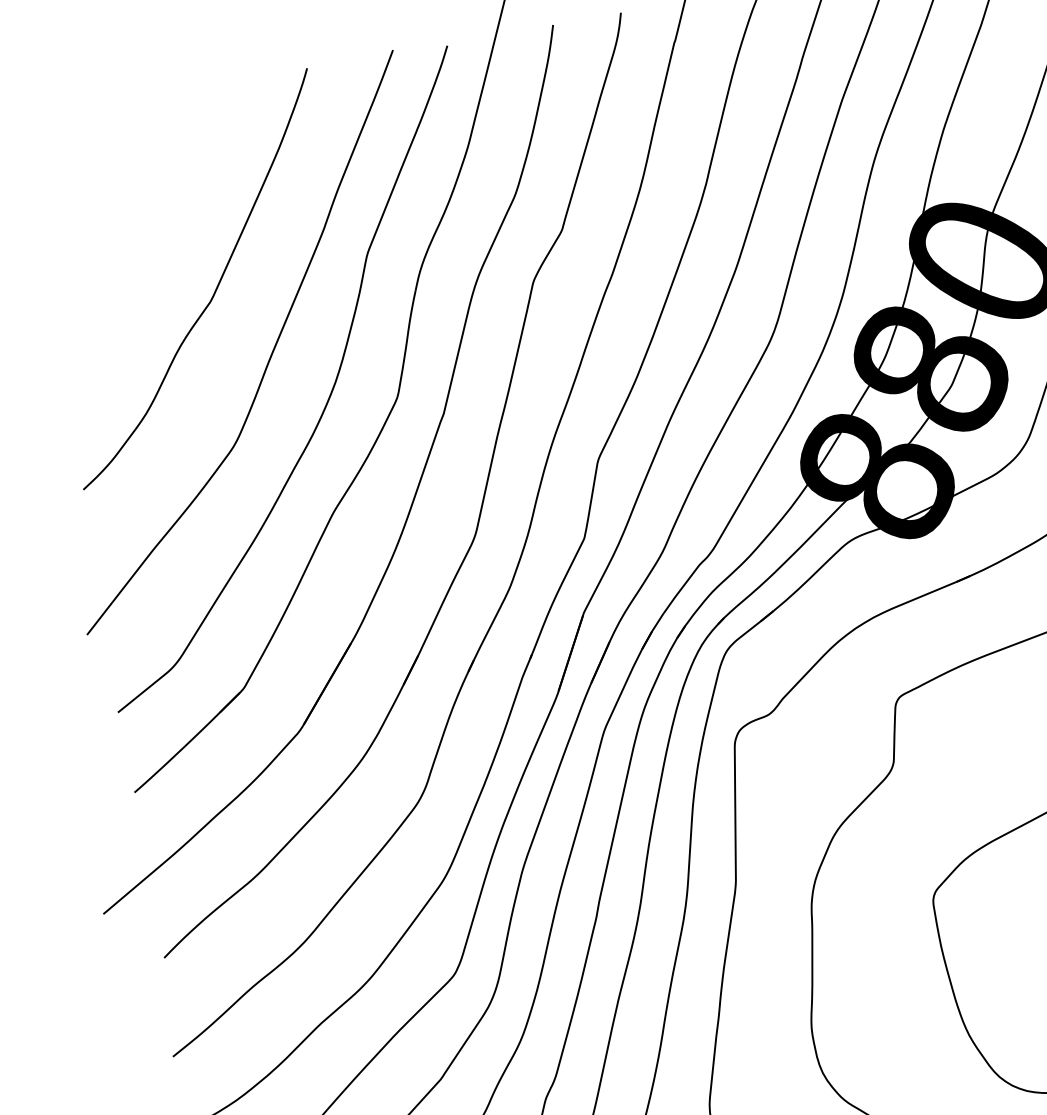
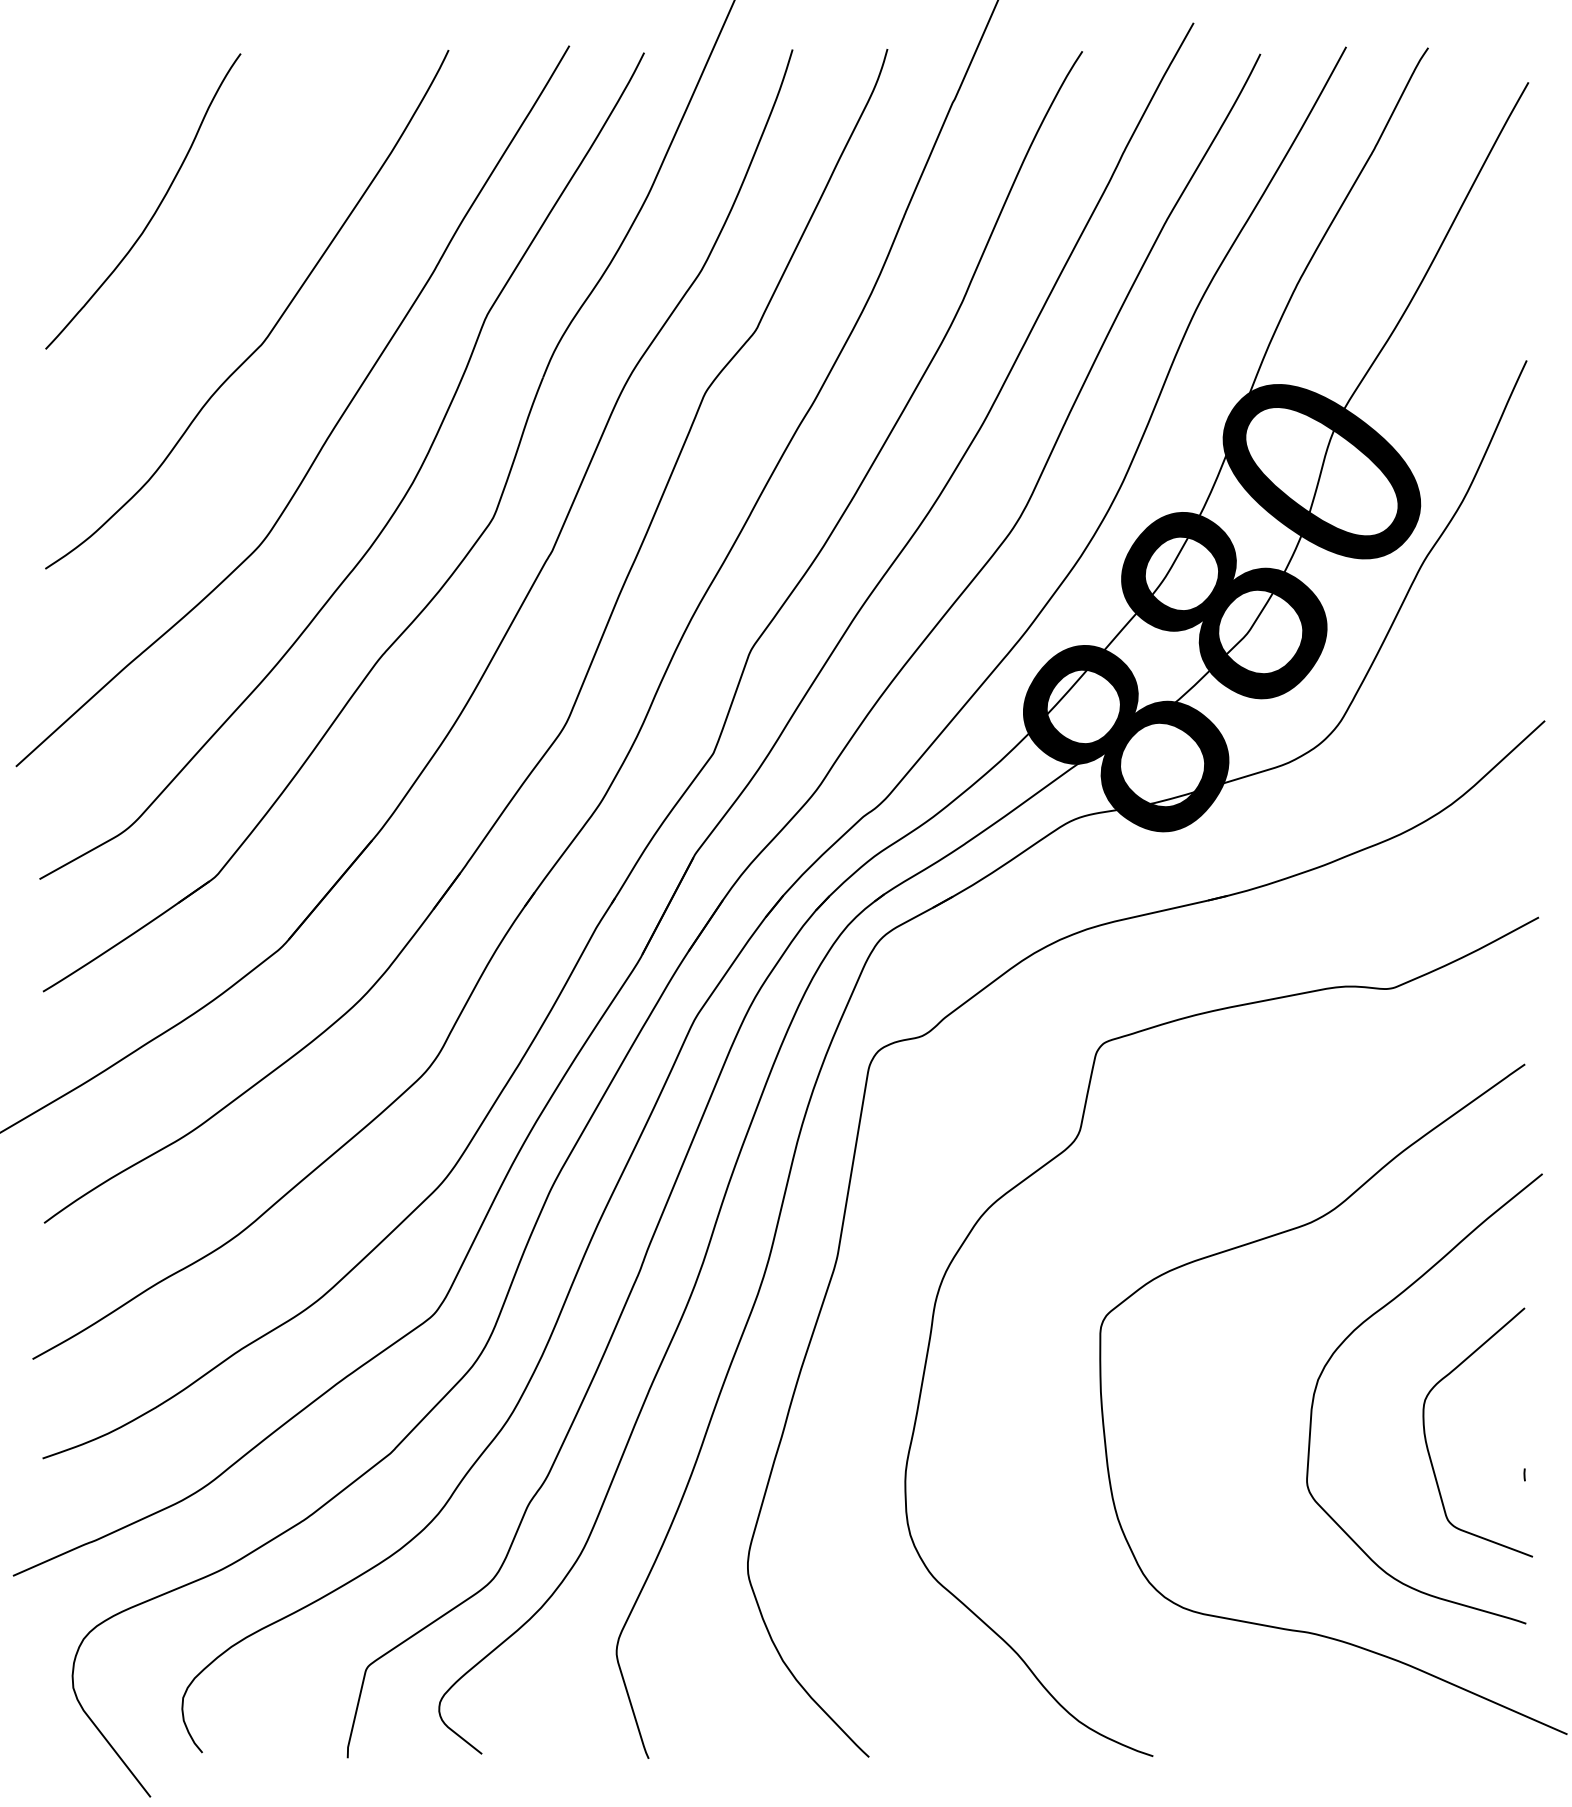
curve: (117, 218) -> (156, 208), added

